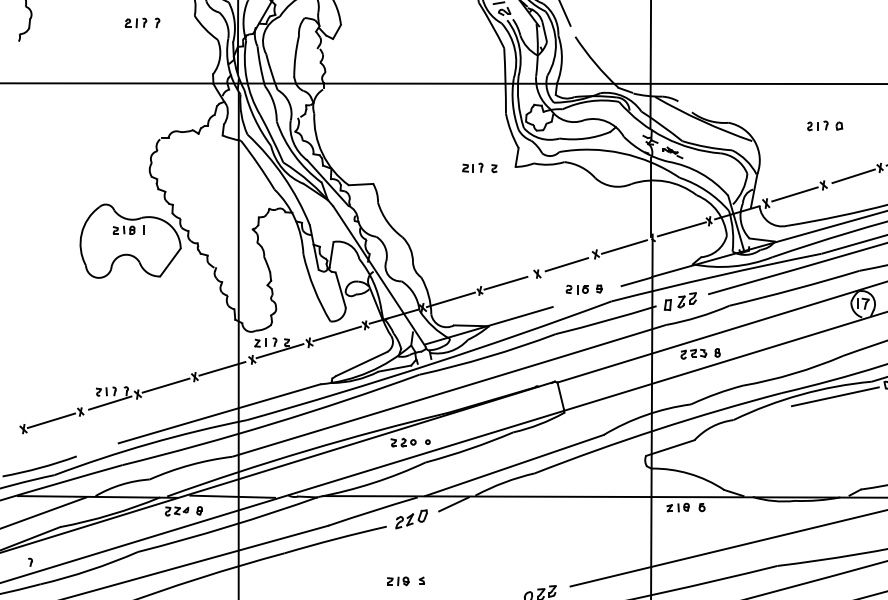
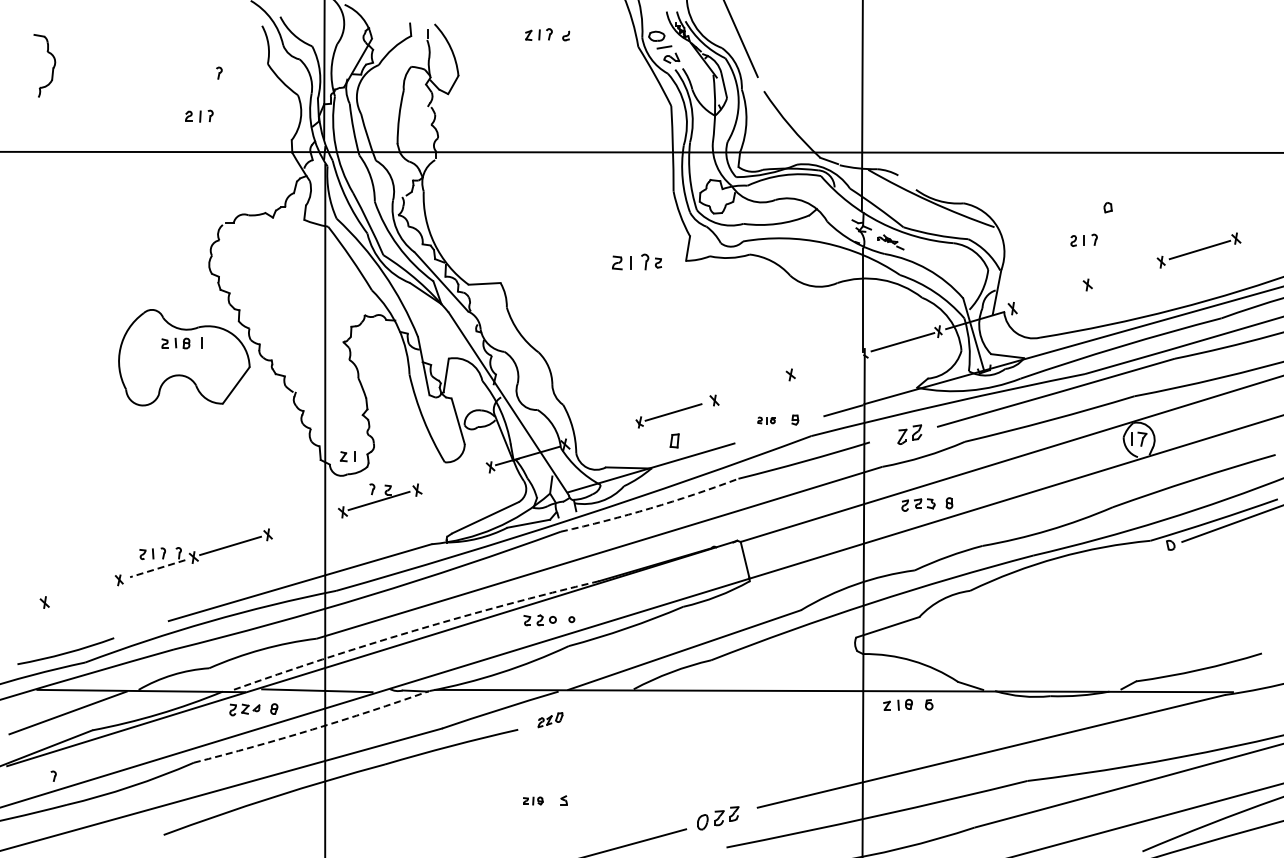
part: (136, 22) -> (199, 115), moved
part: (817, 125) -> (1083, 239), moved
part: (472, 167) -> (629, 261), size x1.4
line: (853, 175) -> (1126, 272), removed
line: (794, 194) -> (1049, 296), removed
line: (624, 247) -> (827, 365), removed
line: (566, 264) -> (752, 387), removed
part: (577, 289) -> (766, 420), size x0.6
line: (450, 299) -> (601, 433), removed
part: (667, 304) -> (674, 440), moved
line: (337, 333) -> (453, 478), removed
part: (260, 343) -> (347, 456), moved
arc: (488, 356) -> (650, 508), solid -> dashed
line: (222, 368) -> (303, 523), removed
line: (835, 396) -> (1102, 560), removed
line: (110, 402) -> (157, 568), solid -> dashed
line: (50, 420) -> (80, 591), removed
arc: (307, 450) -> (414, 630), solid -> dashed
line: (453, 504) -> (605, 700), removed
part: (411, 518) -> (550, 719), size x0.6
arc: (228, 526) -> (312, 729), solid -> dashed
part: (398, 580) -> (533, 800), size x0.7

